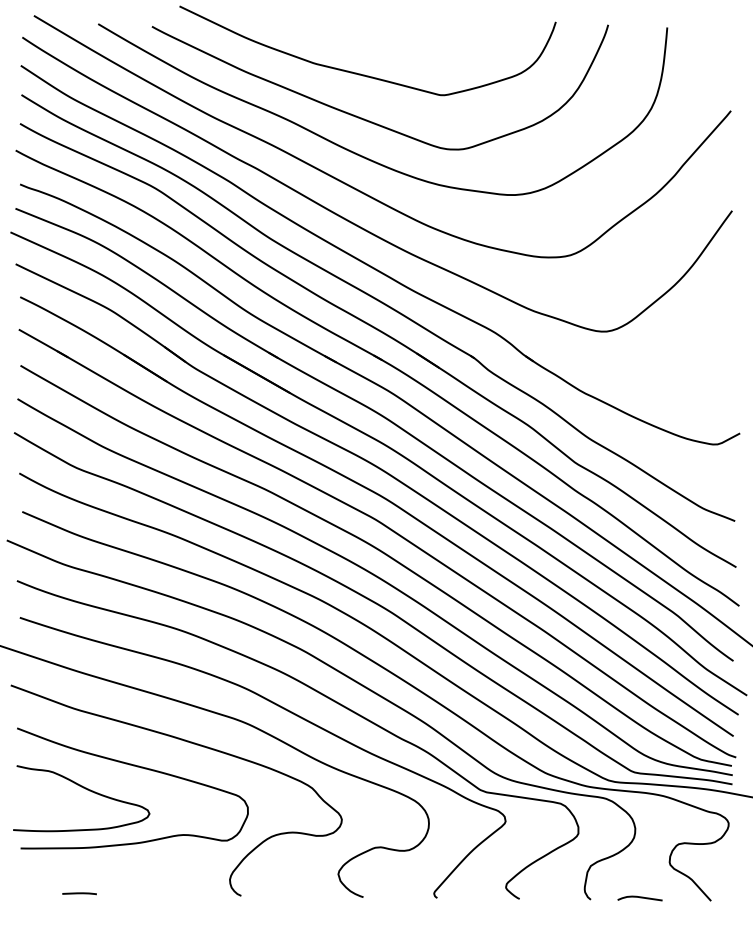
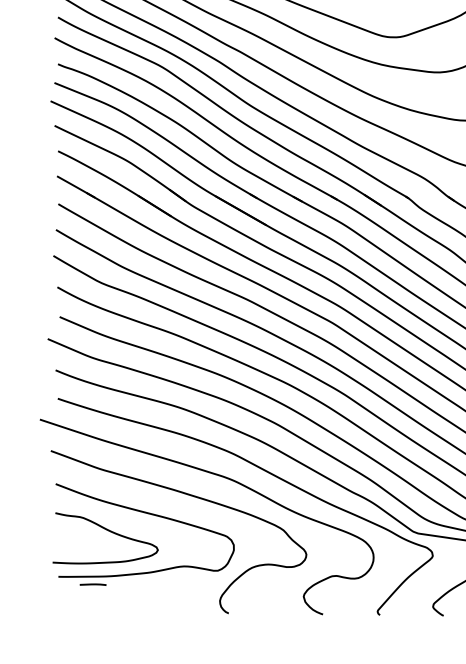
line: (79, 893) -> (93, 584), moved

